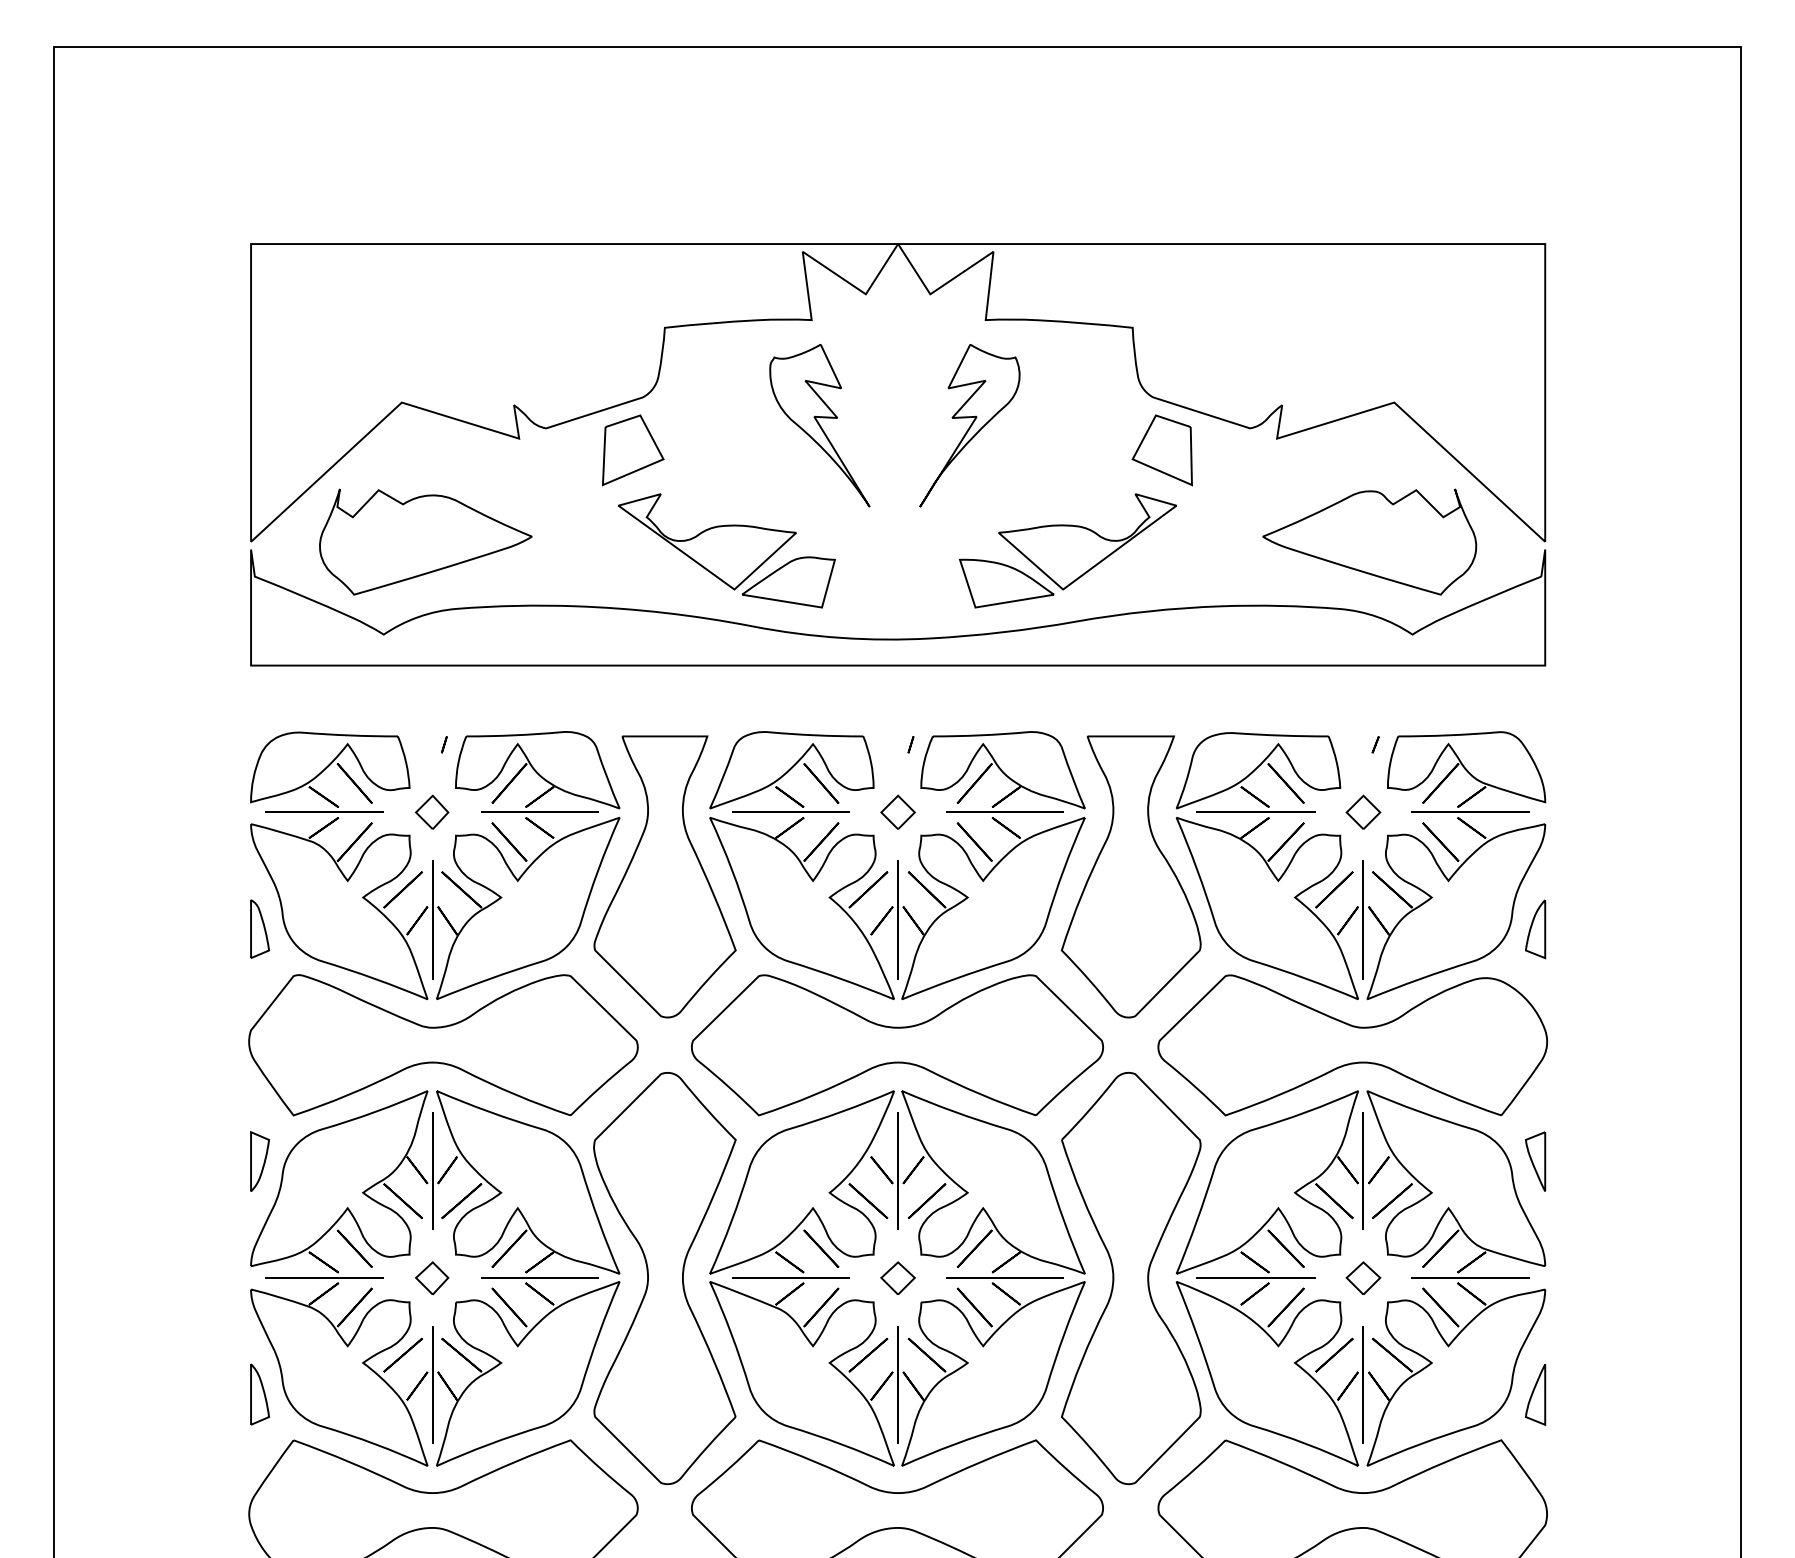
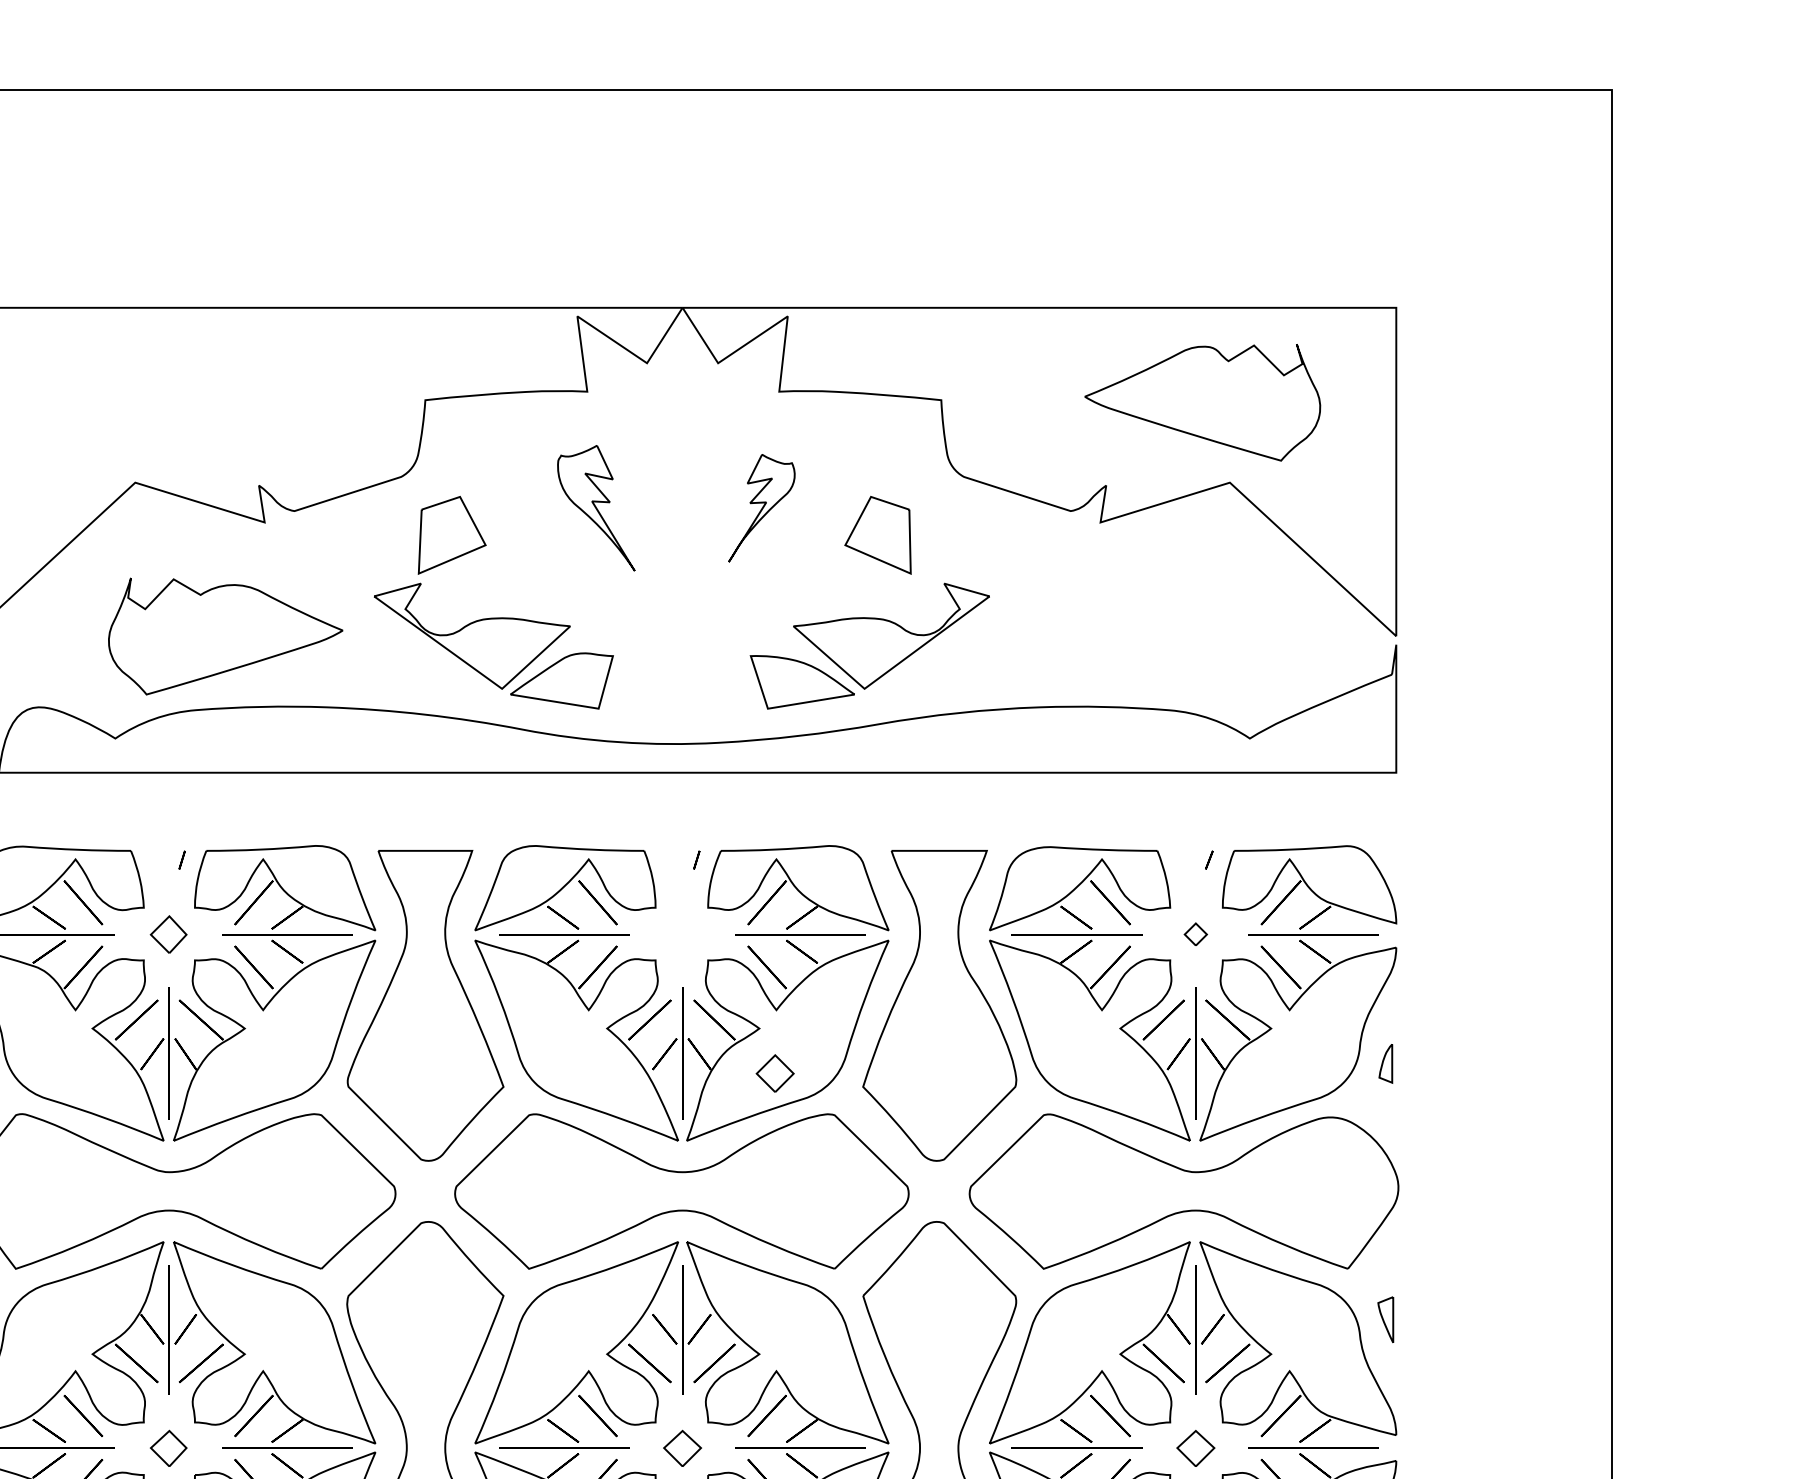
part: (819, 425) -> (595, 507), size x0.7
part: (969, 425) -> (761, 507), size x0.6
part: (633, 450) -> (452, 535), moved
part: (1161, 450) -> (877, 535), moved
part: (425, 541) -> (225, 635), moved
part: (1369, 541) -> (1202, 402), moved
part: (897, 811) -> (774, 1072), moved
part: (1363, 811) -> (1195, 933), size x0.6
part: (1535, 929) -> (1385, 1063), size x0.6
part: (1535, 1161) -> (1385, 1319), size x0.7

